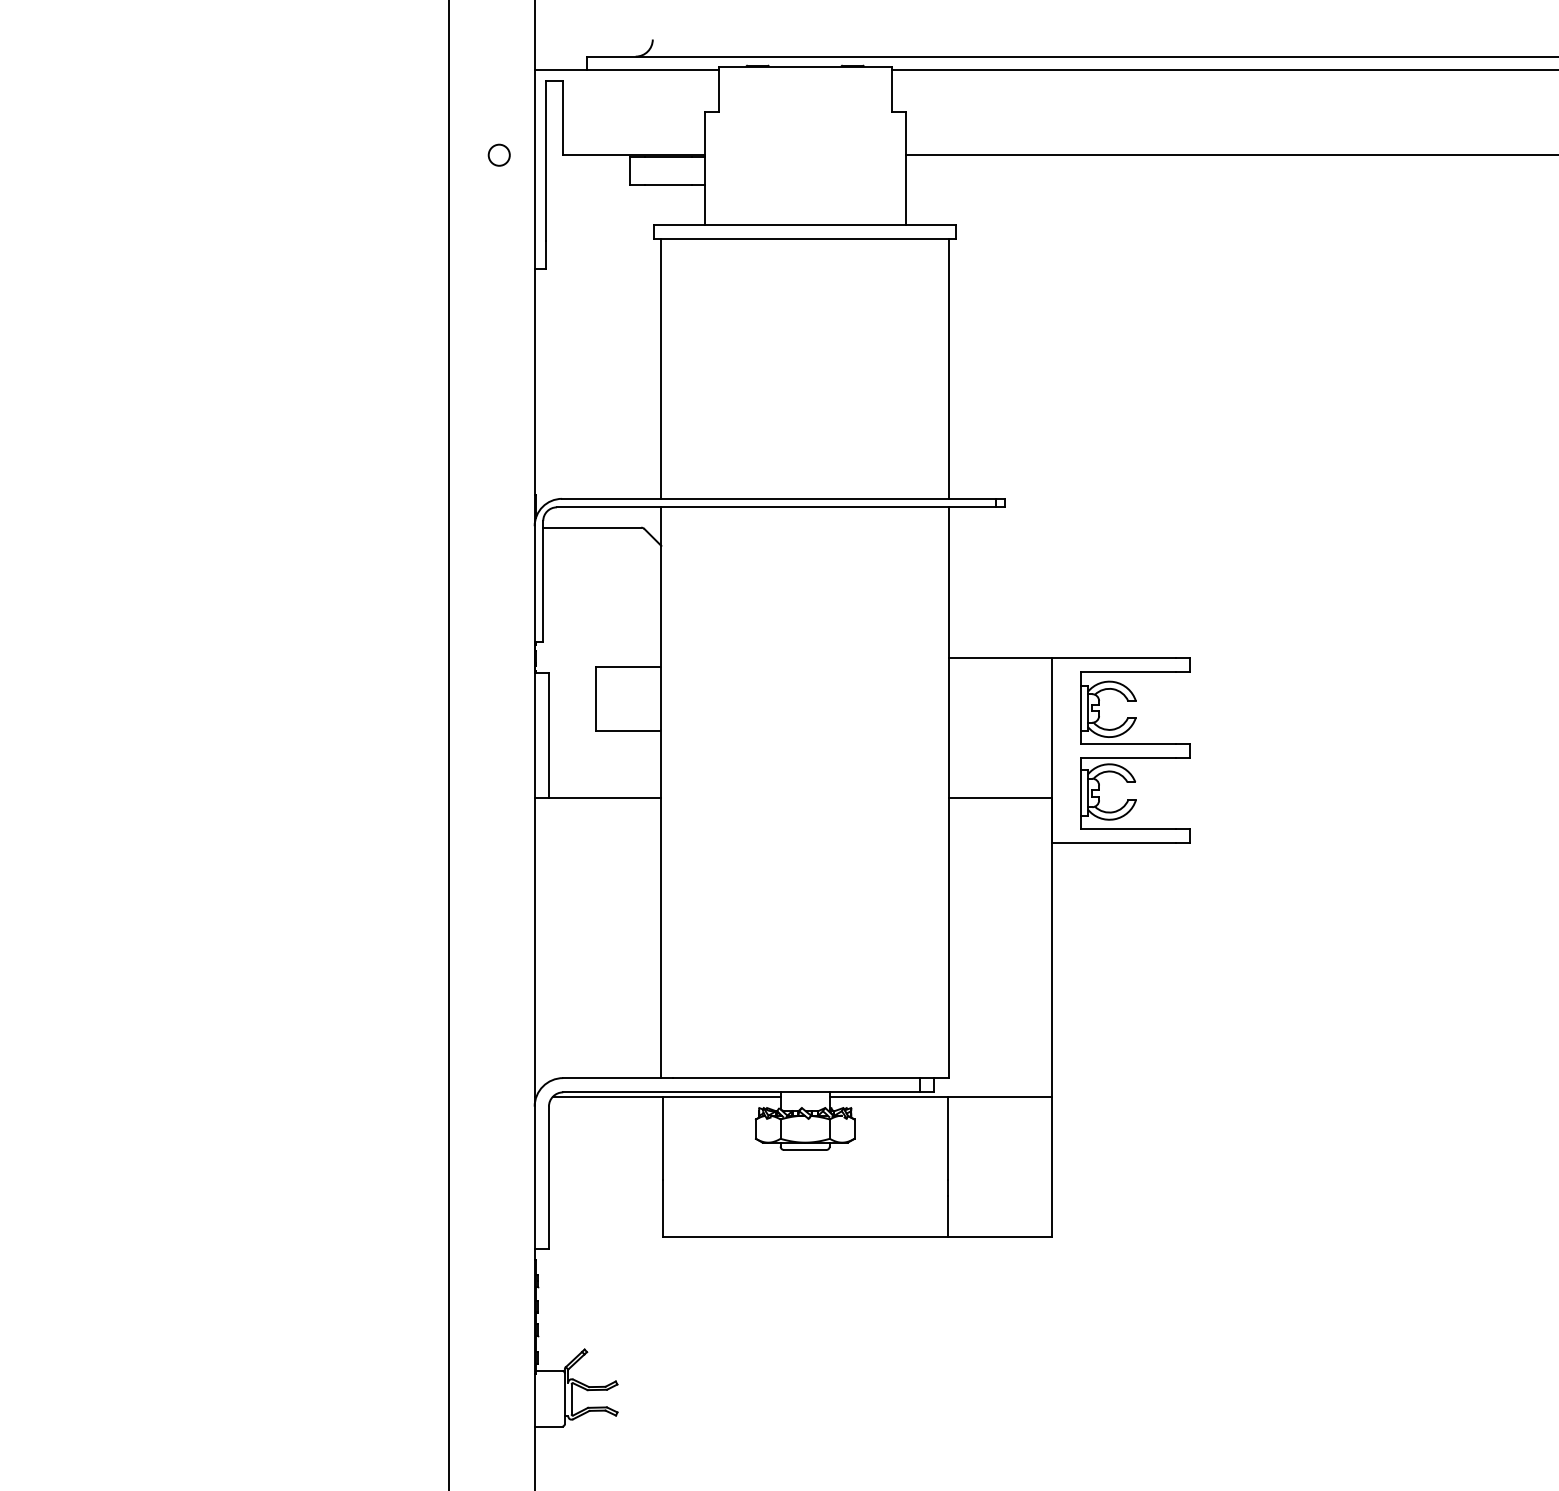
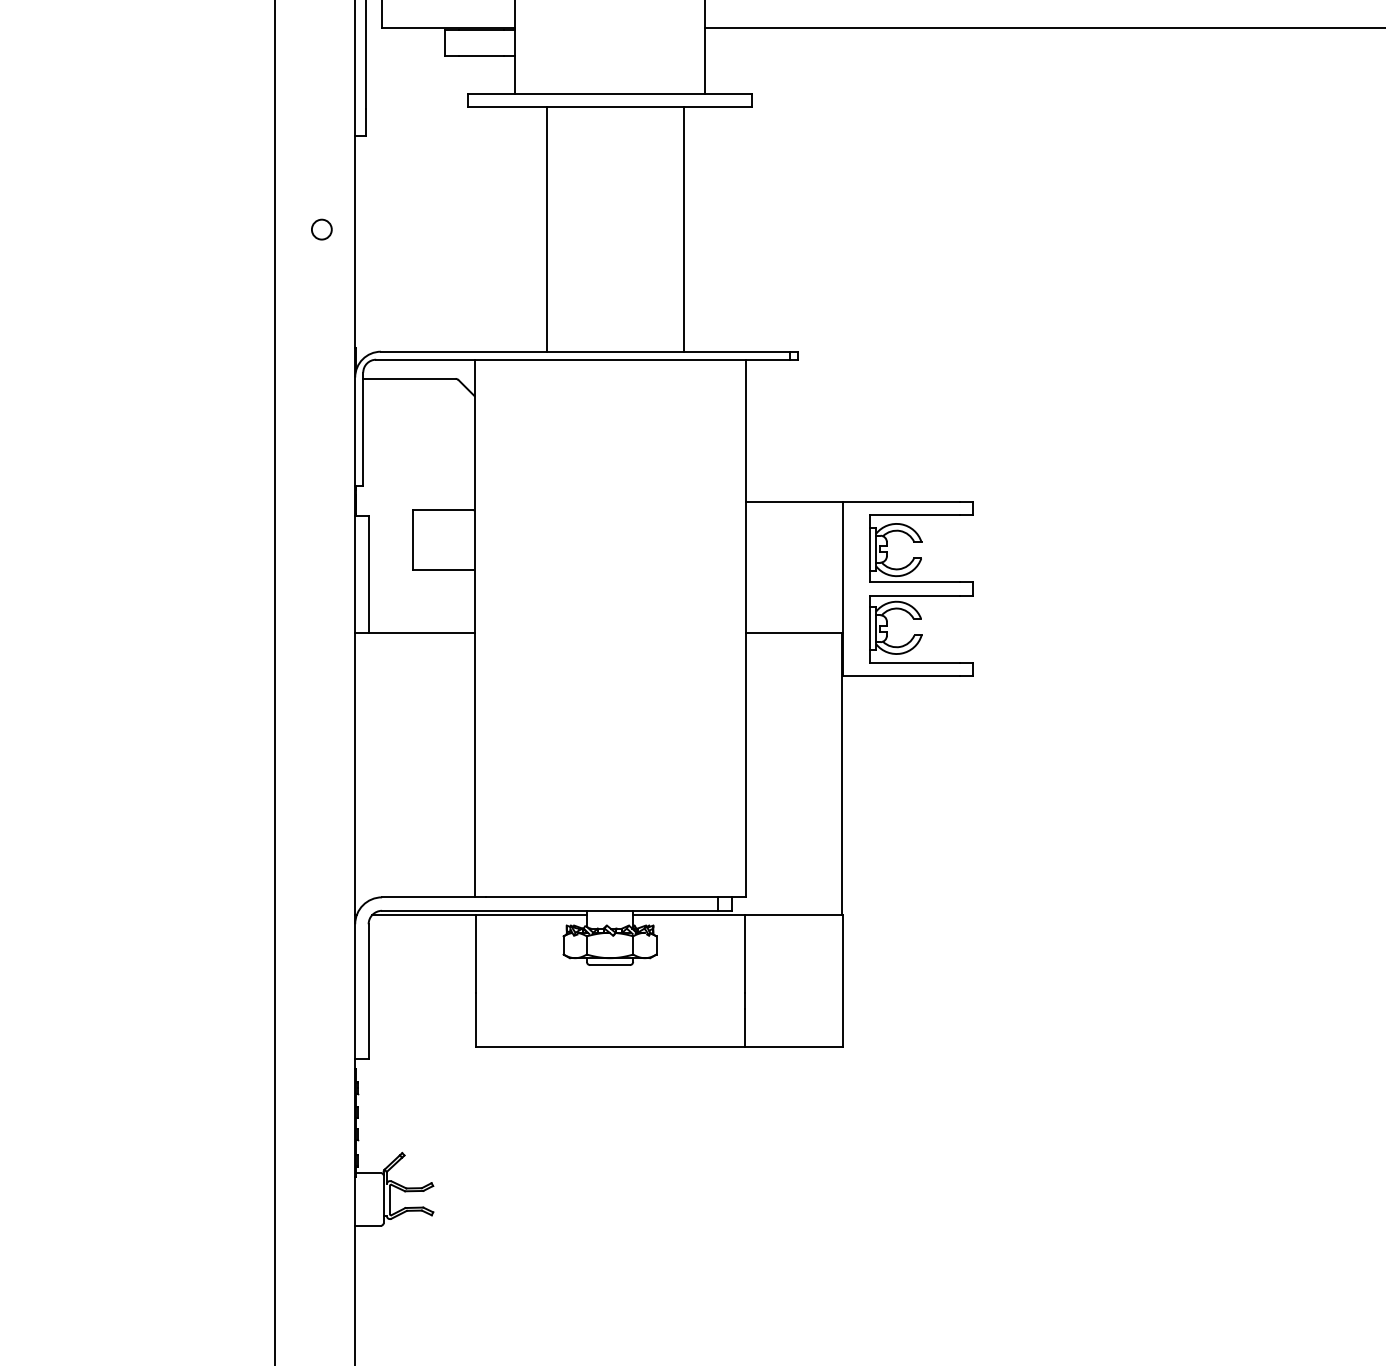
circle: (498, 154) -> (321, 228), moved
line: (661, 368) -> (547, 228), moved
line: (949, 368) -> (684, 228), moved

